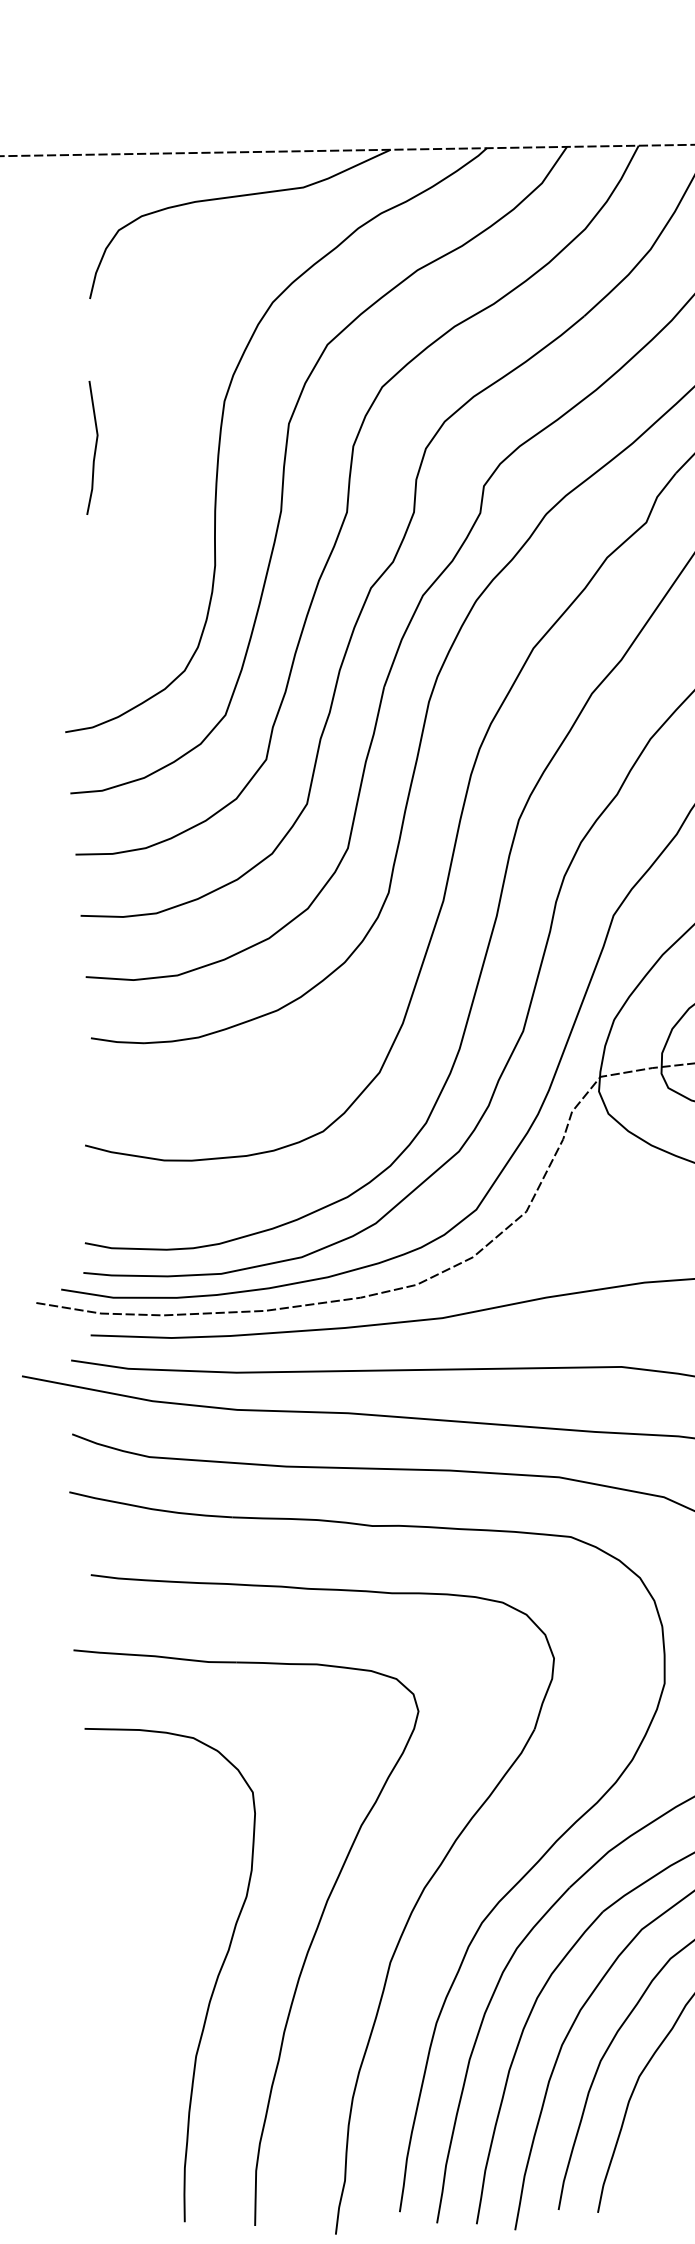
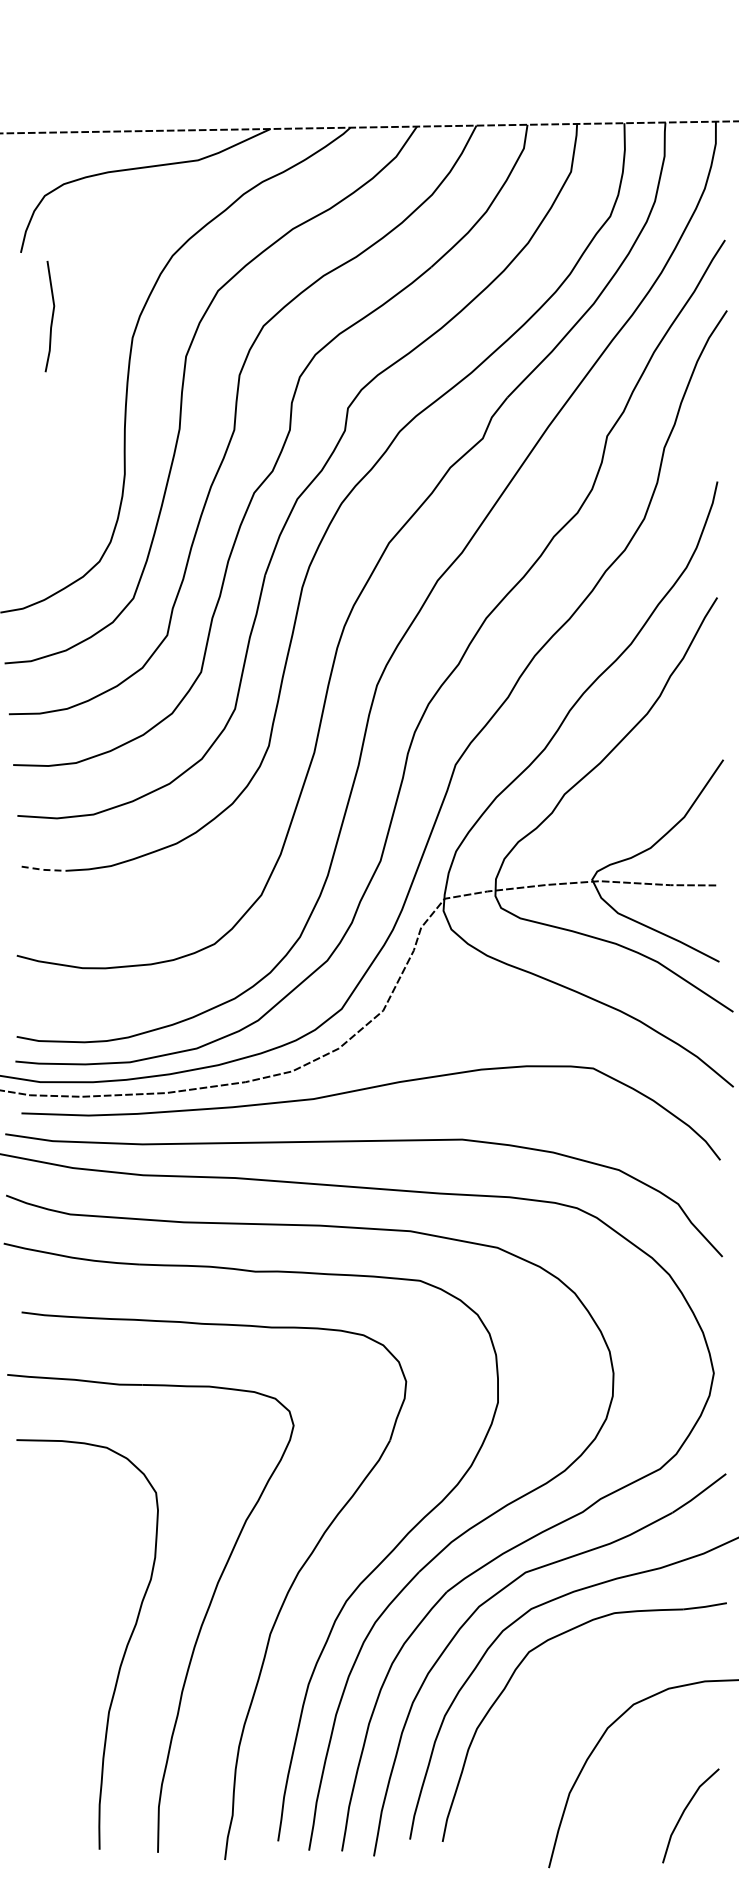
line: (94, 447) -> (51, 316), moved
line: (117, 1041) -> (43, 869), solid -> dashed

